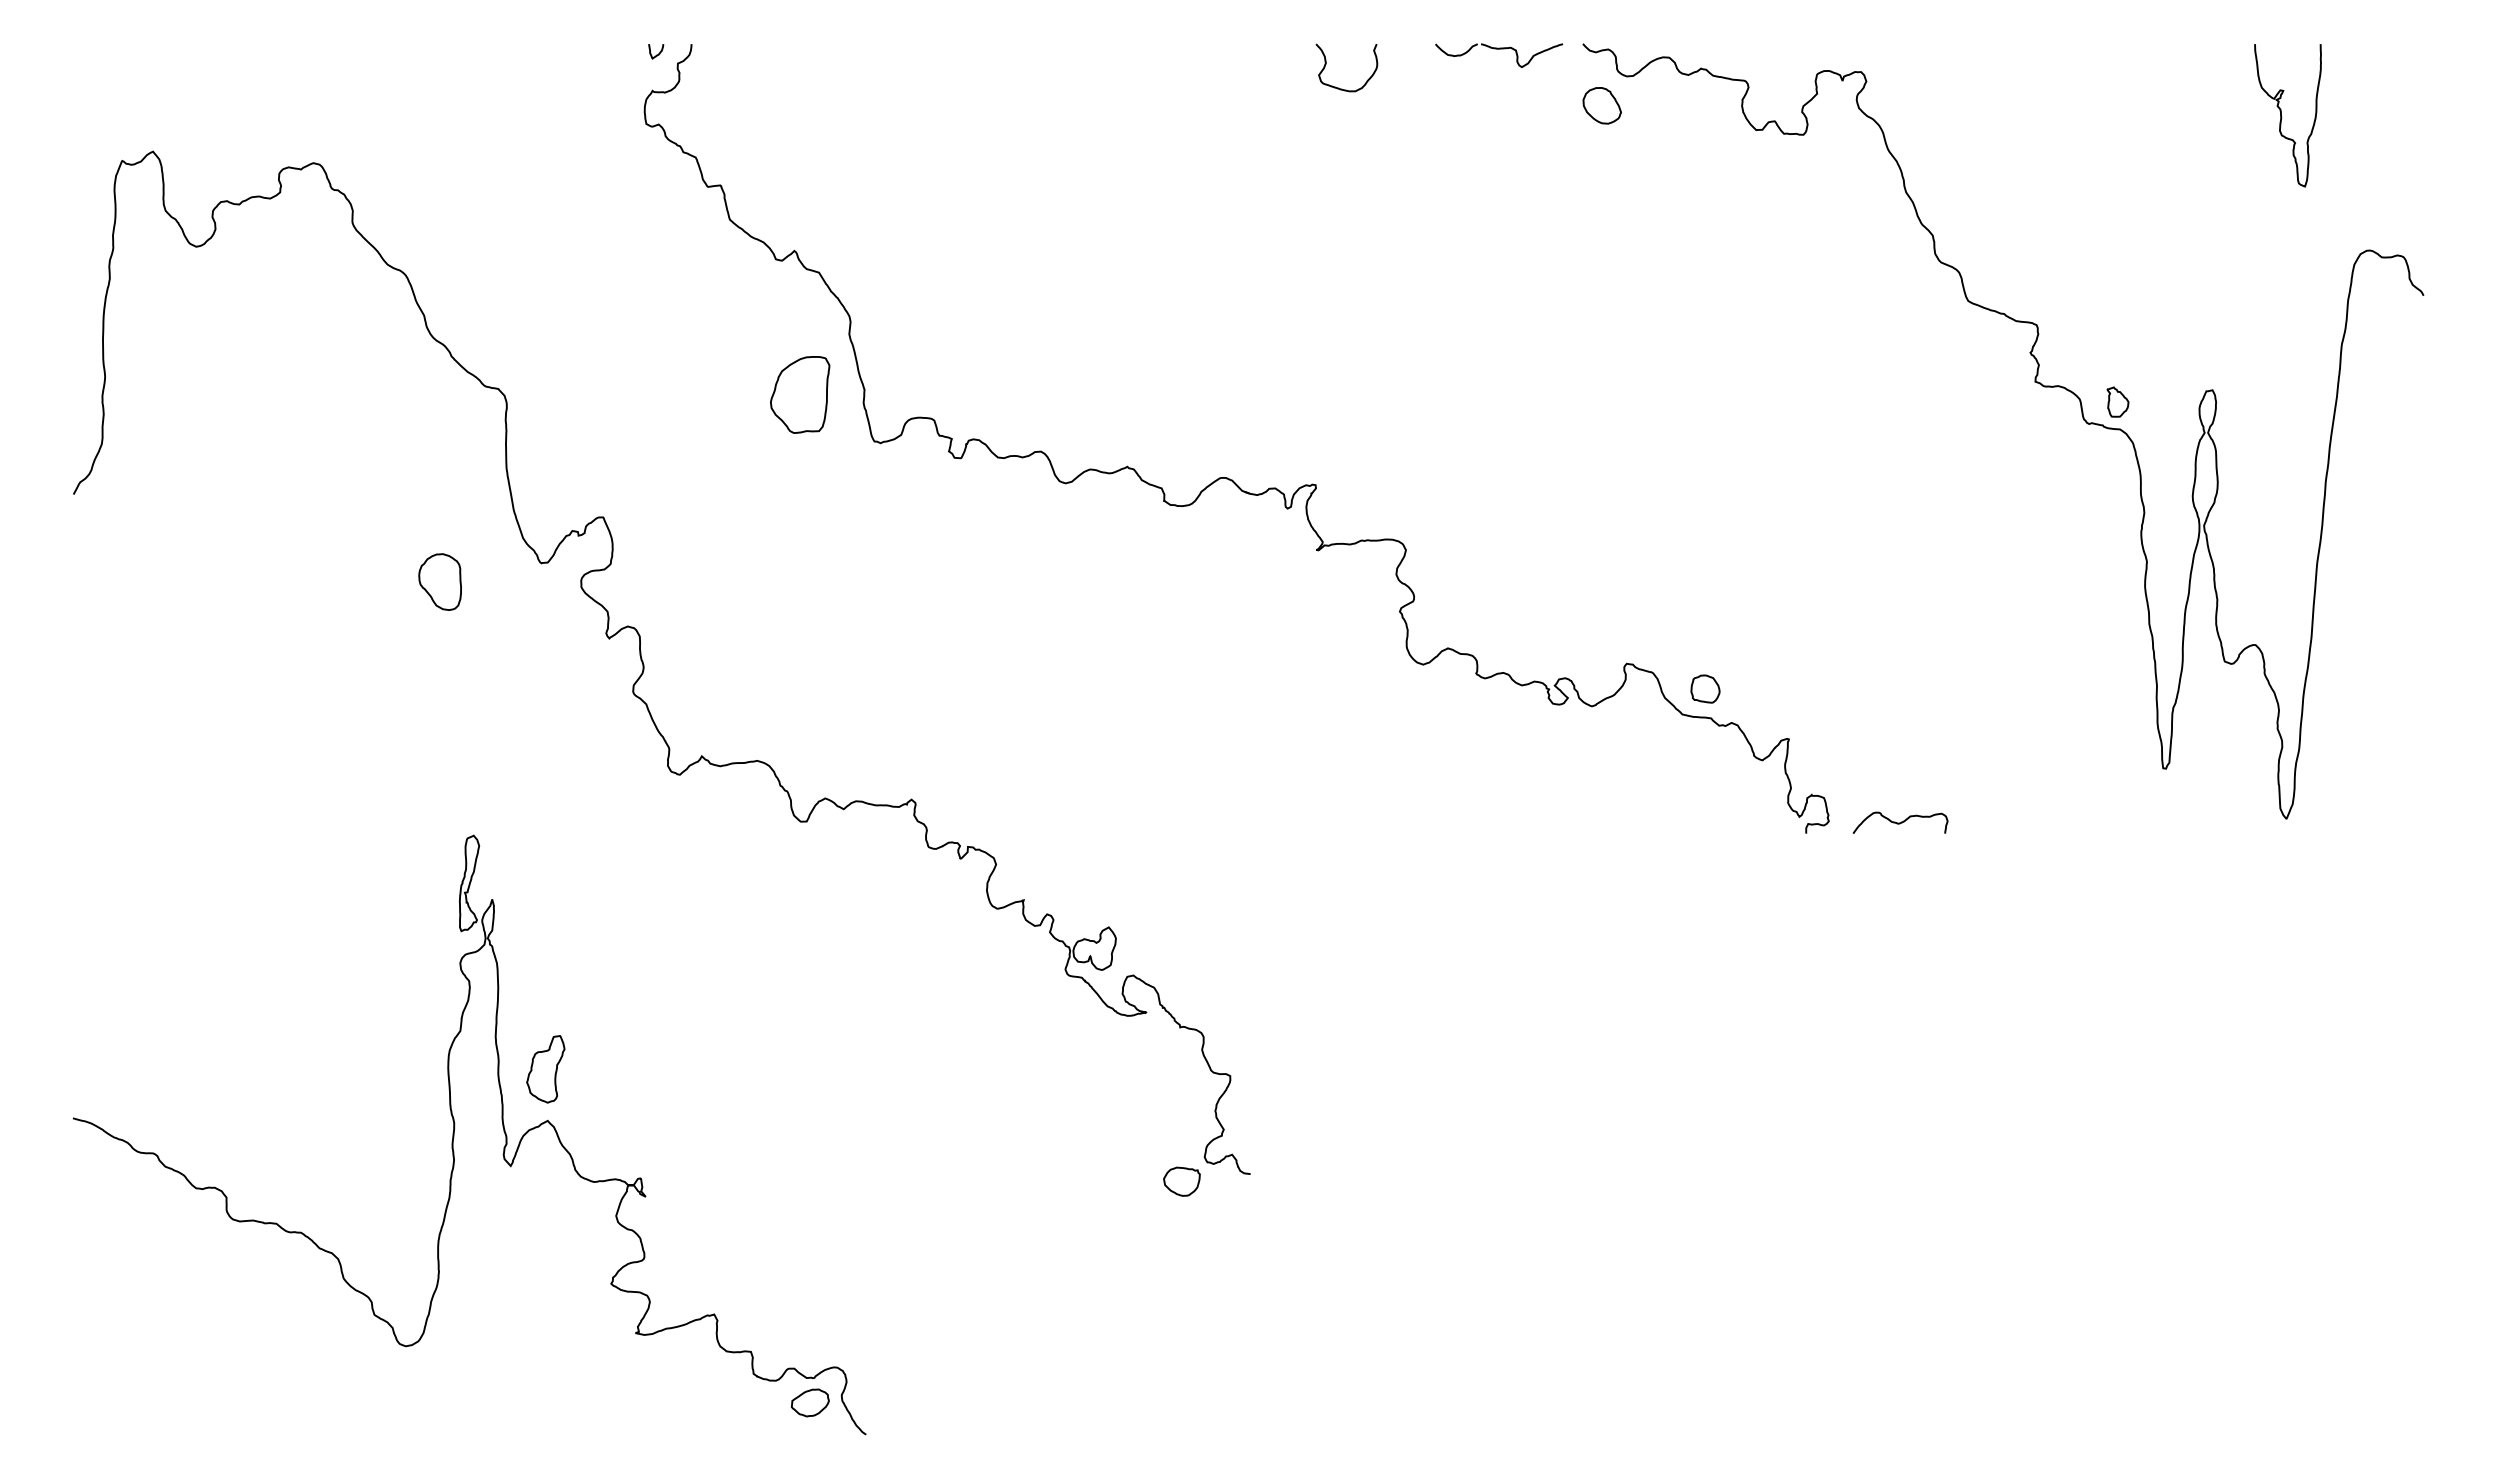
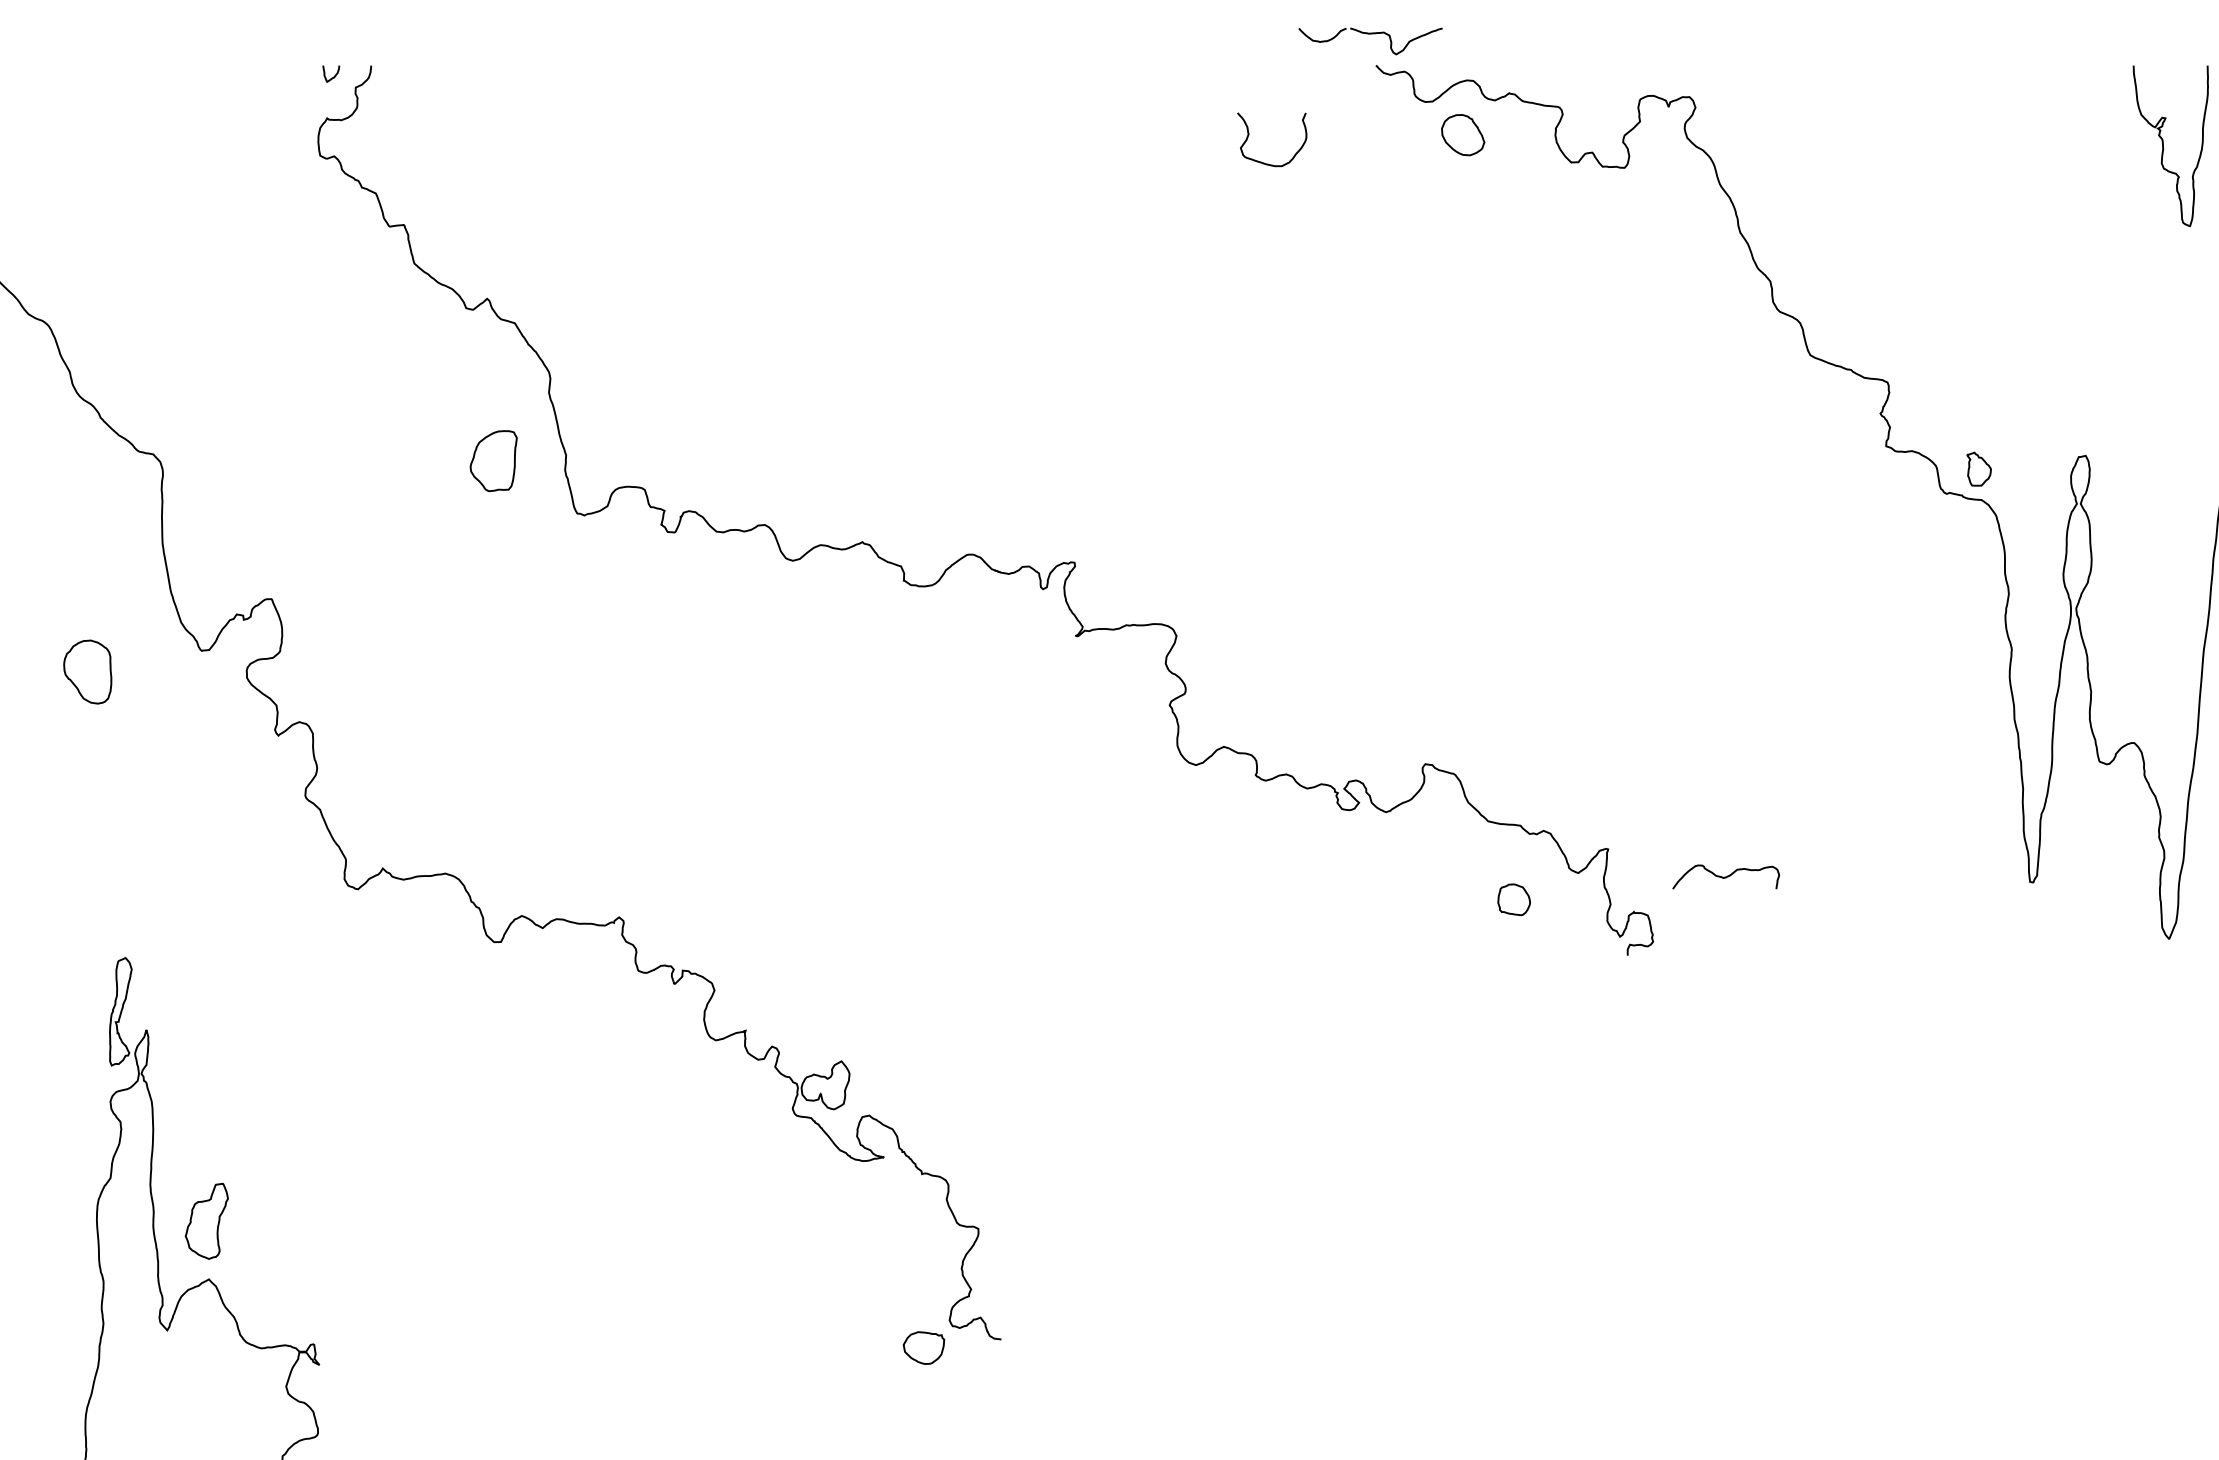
part: (1499, 55) -> (1371, 41), moved
curve: (1326, 64) -> (1249, 135), moved
part: (1601, 105) -> (1462, 134), moved
part: (800, 394) -> (493, 460), size x0.7
part: (1705, 688) -> (1514, 899), moved
curve: (1900, 822) -> (1726, 876), moved

